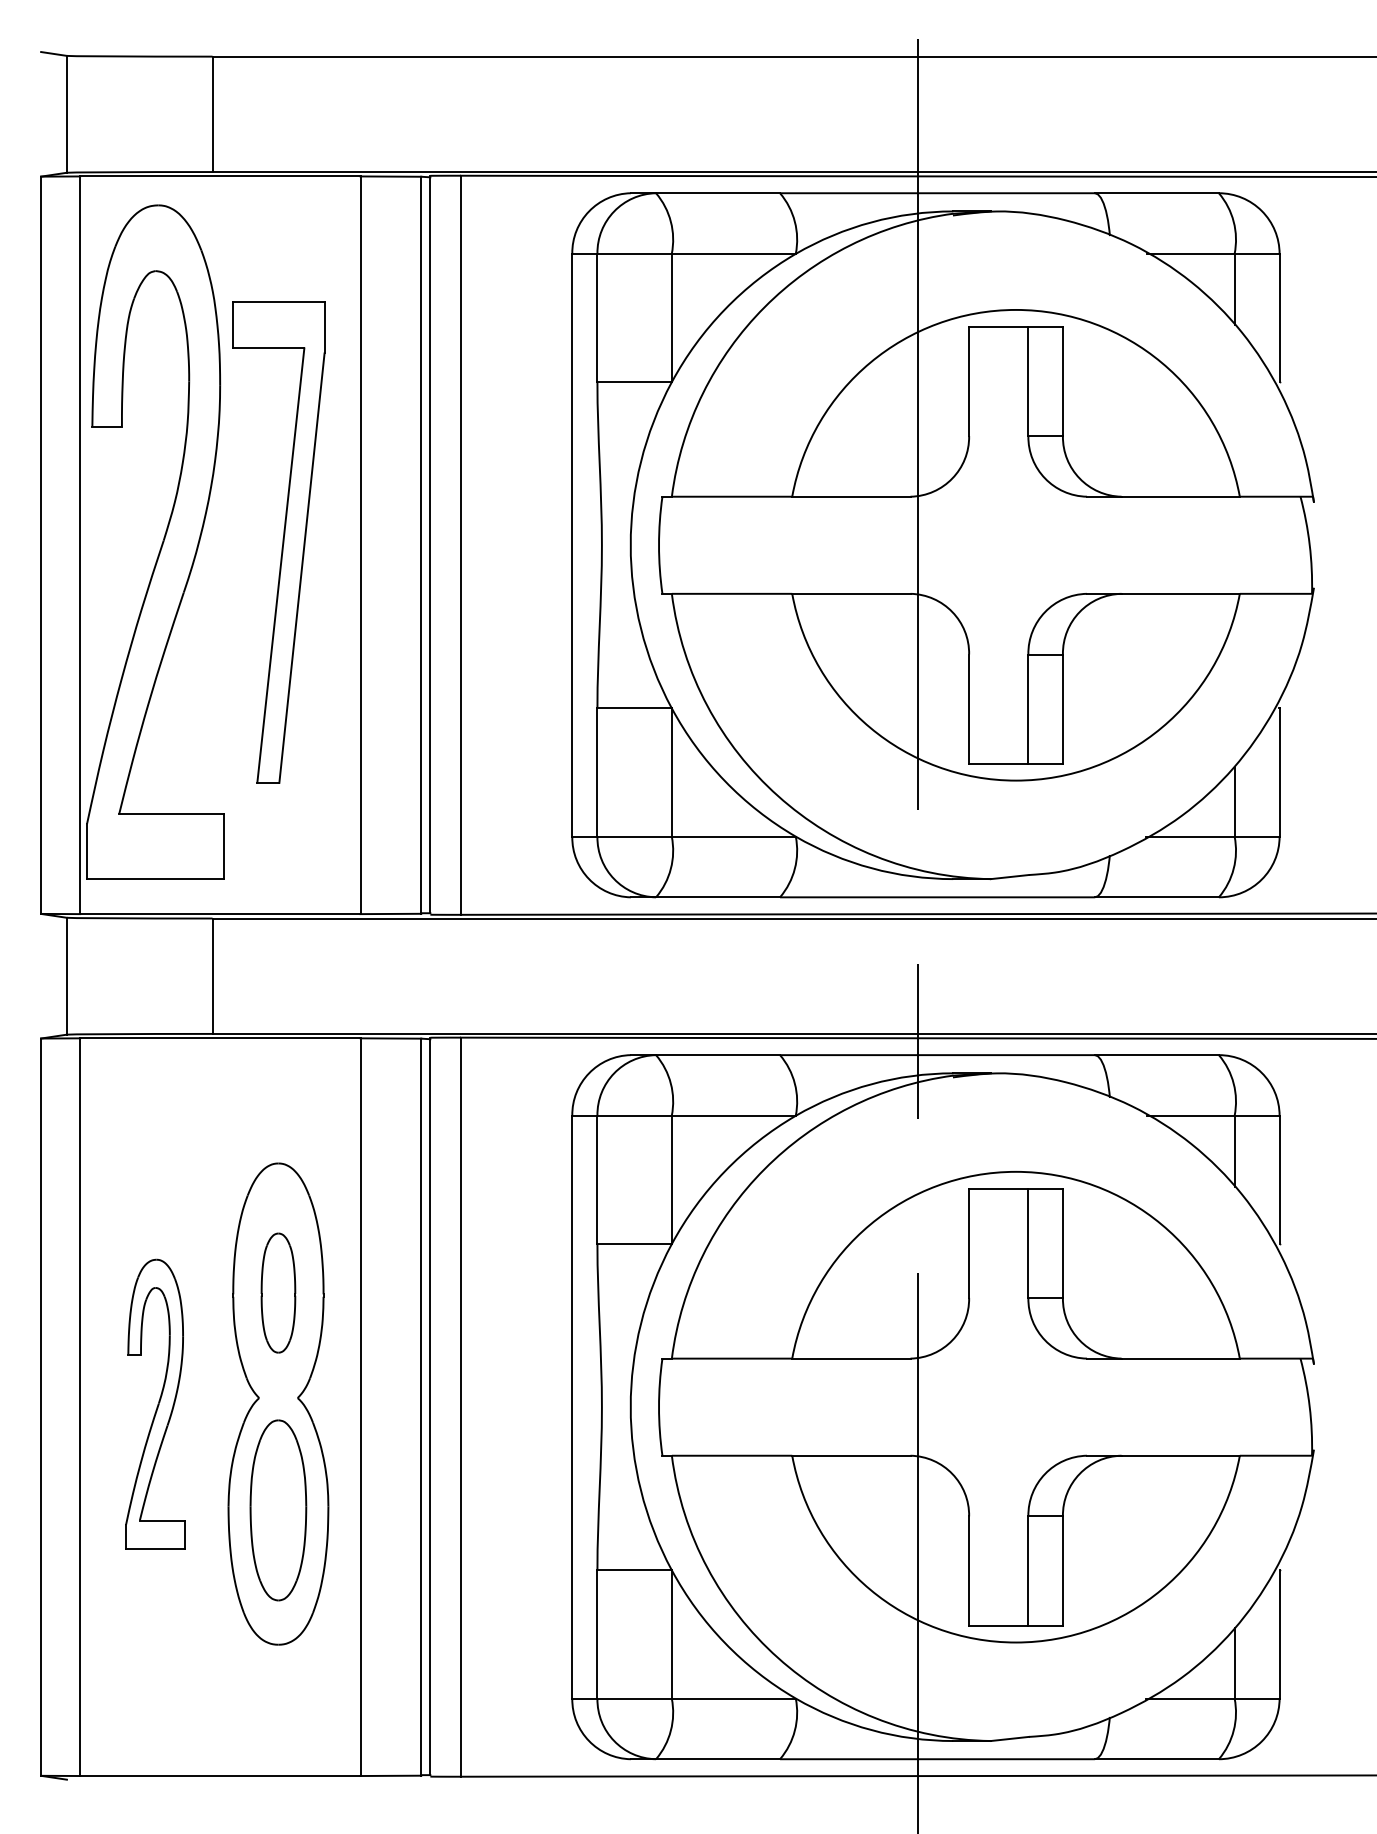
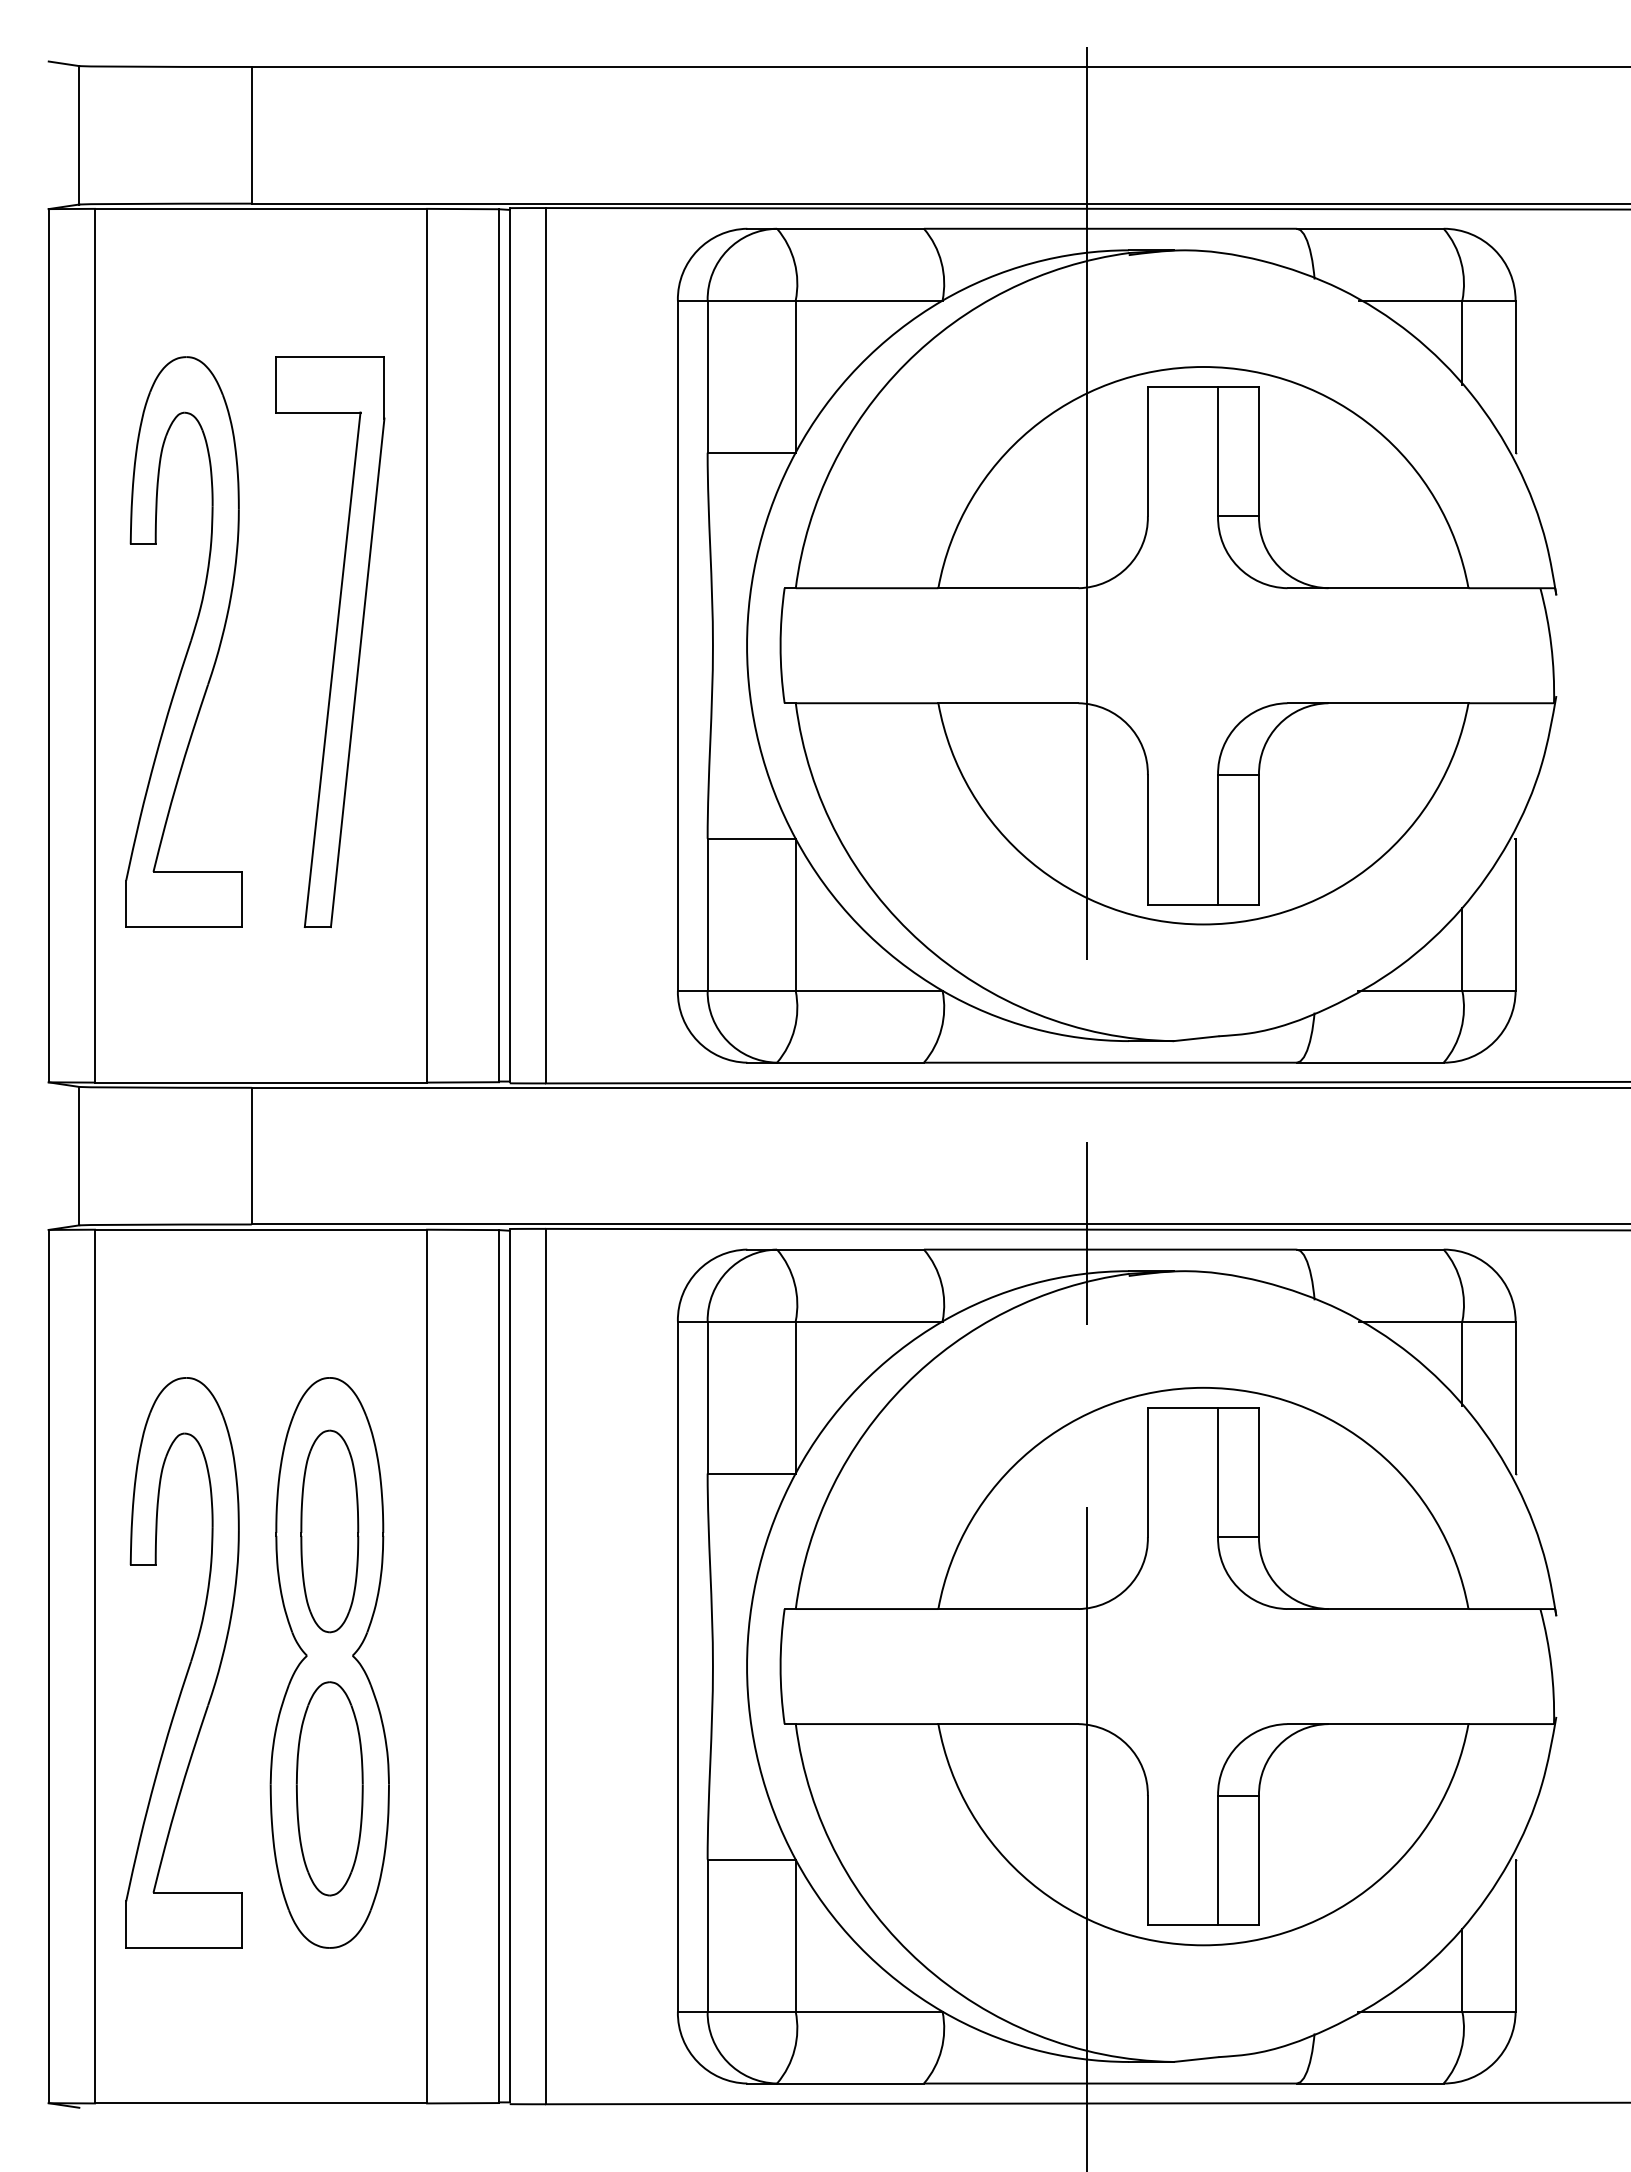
part: (154, 541) -> (183, 641), size x0.71
part: (278, 1293) -> (329, 1531), size x1.43
part: (154, 1403) -> (183, 1662), size x1.67

